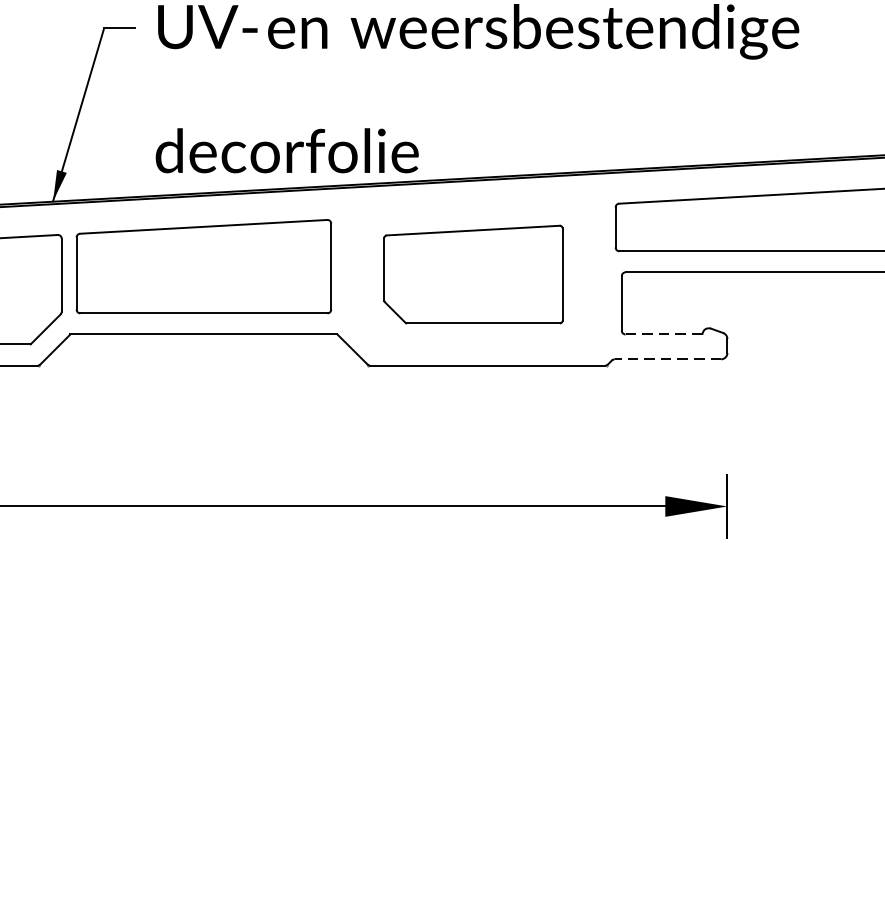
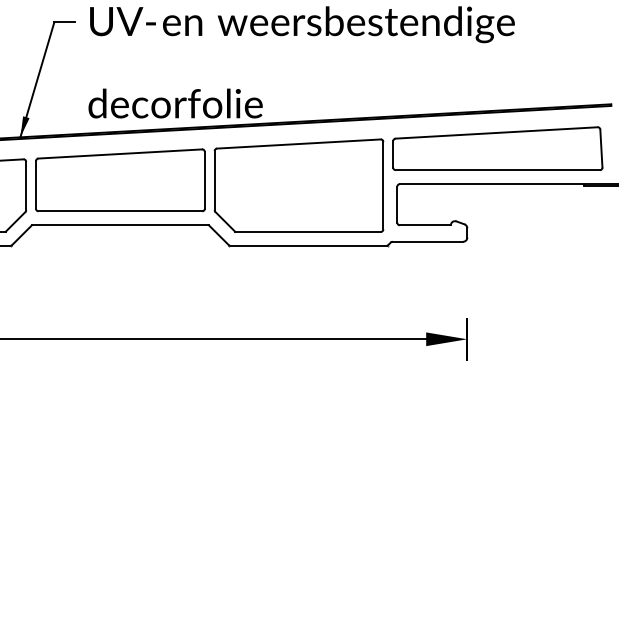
part: (472, 274) -> (298, 185), size x1.43
line: (664, 334) -> (425, 225), dashed -> solid
line: (667, 358) -> (427, 241), dashed -> solid

